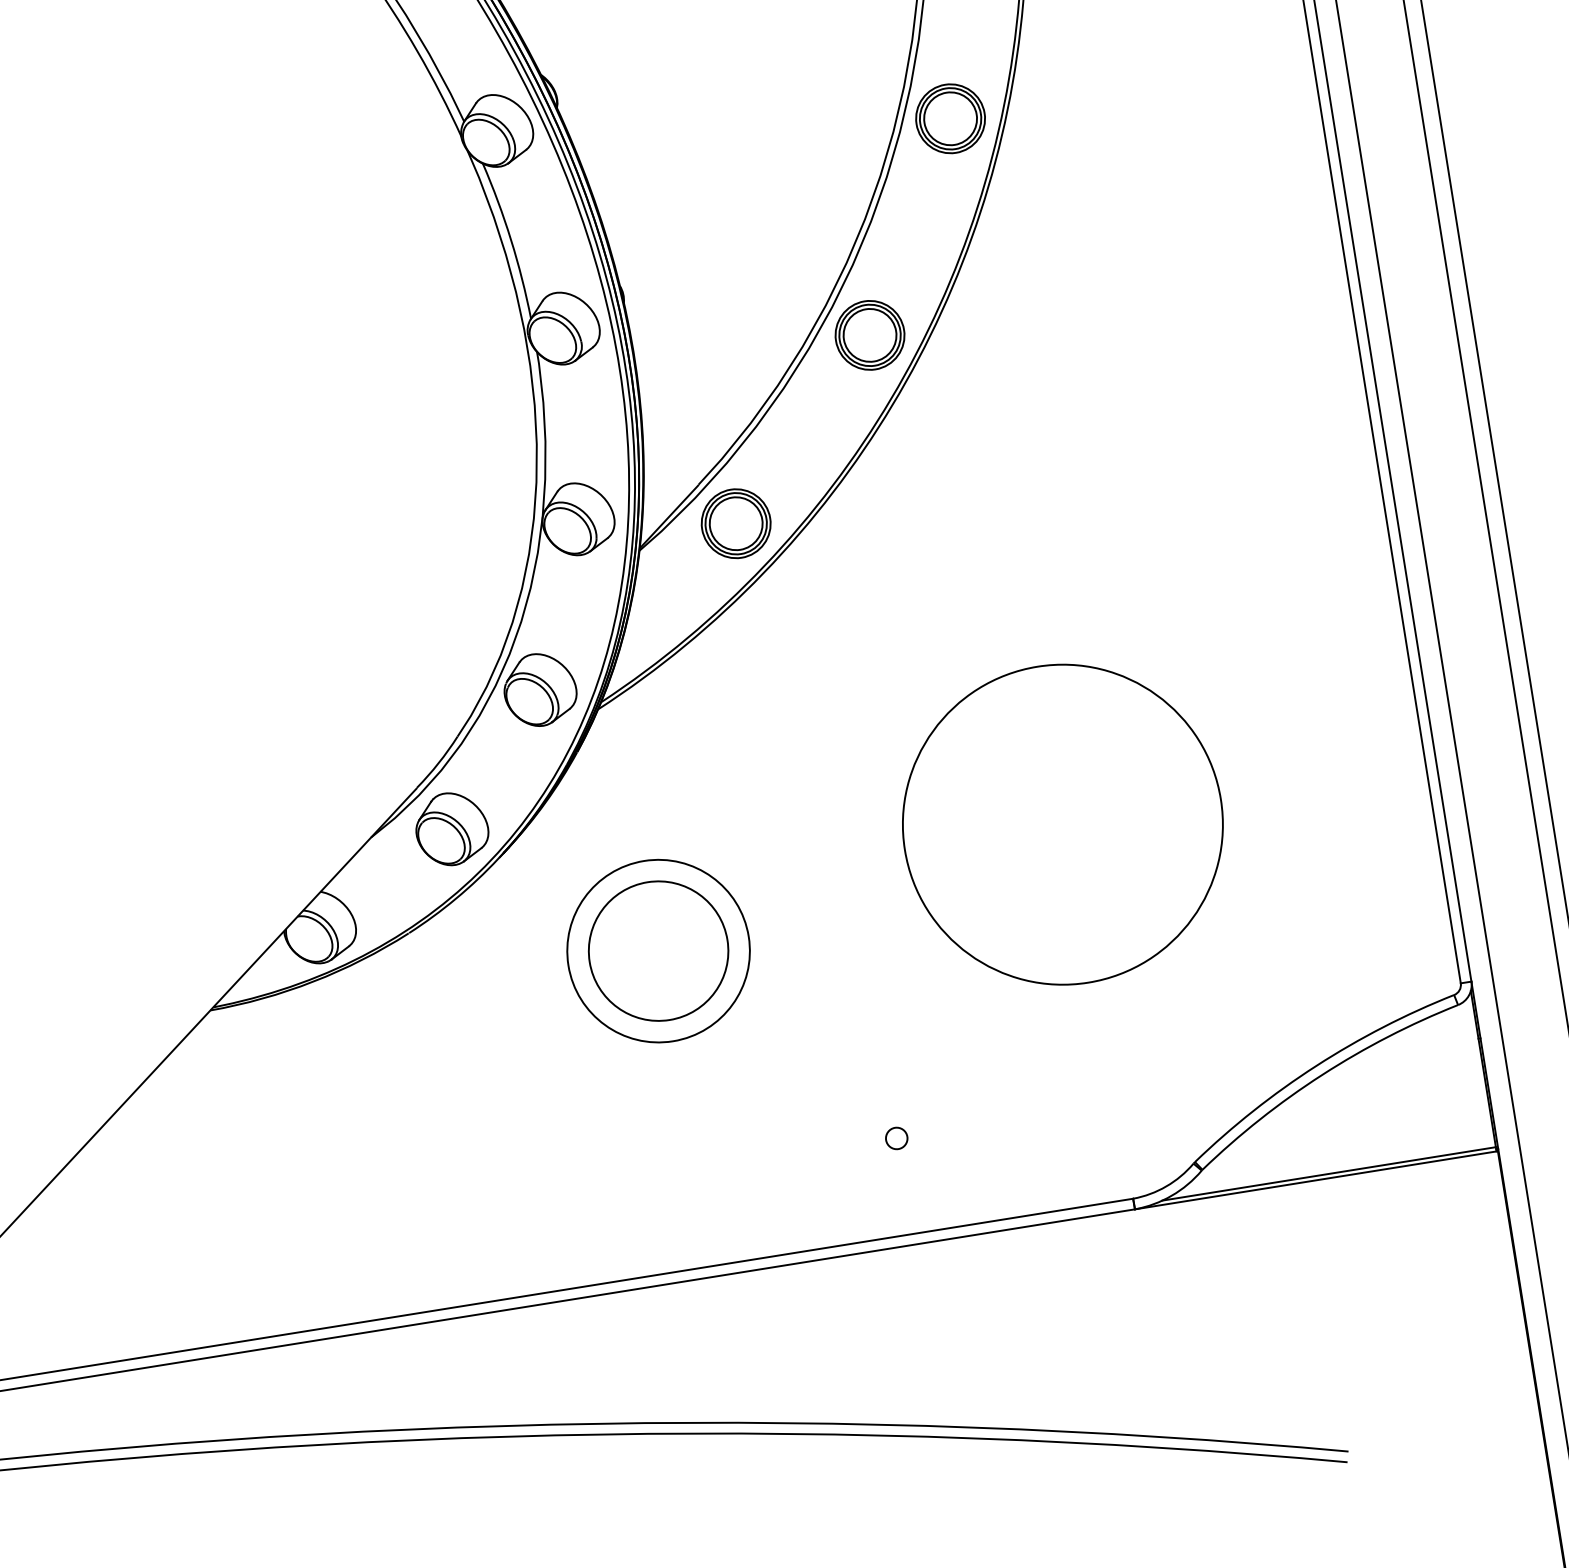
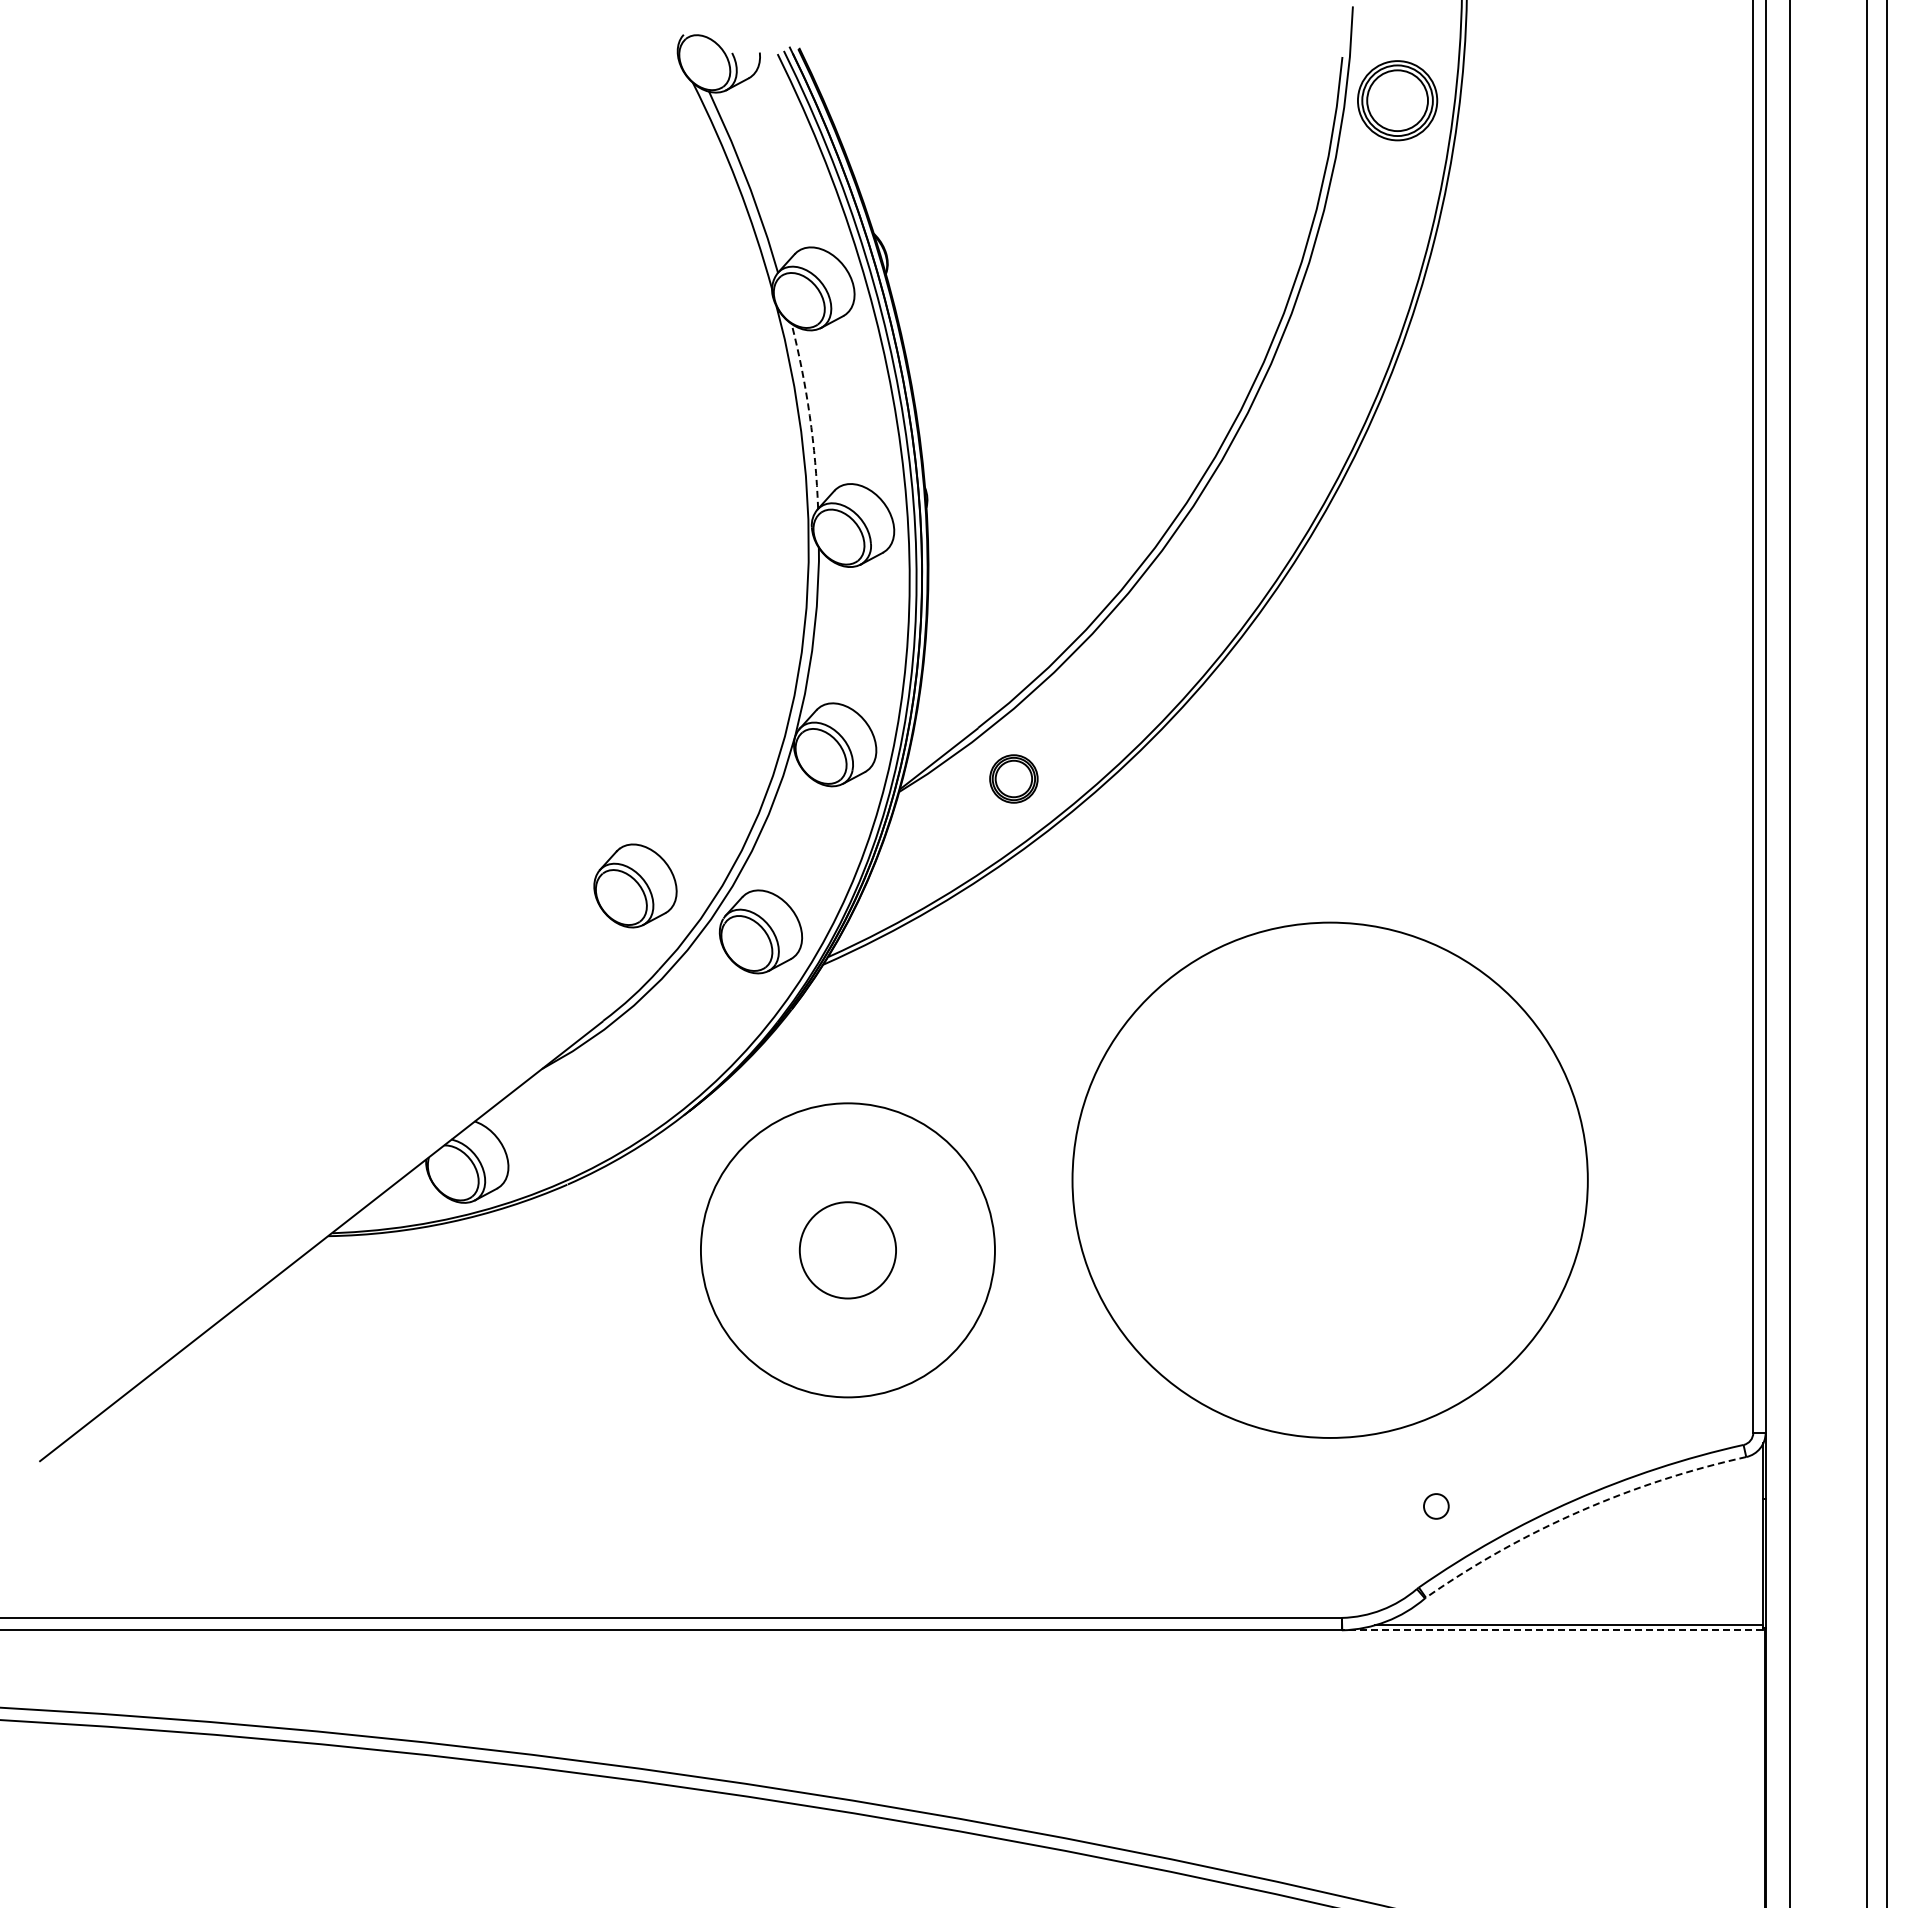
part: (950, 118) -> (1330, 357), removed
arc: (510, 239) -> (809, 415), solid -> dashed
part: (869, 334) -> (1199, 588), removed
part: (735, 523) -> (1013, 778), size x0.6
circle: (1063, 824) -> (1330, 1180), size x1.4
part: (451, 828) -> (635, 885), moved
circle: (658, 951) -> (847, 1250), size x0.6
circle: (658, 951) -> (847, 1250), size x1.4
arc: (1322, 1074) -> (1579, 1511), solid -> dashed
circle: (896, 1138) -> (1436, 1506), moved
line: (1315, 1180) -> (1552, 1630), solid -> dashed

